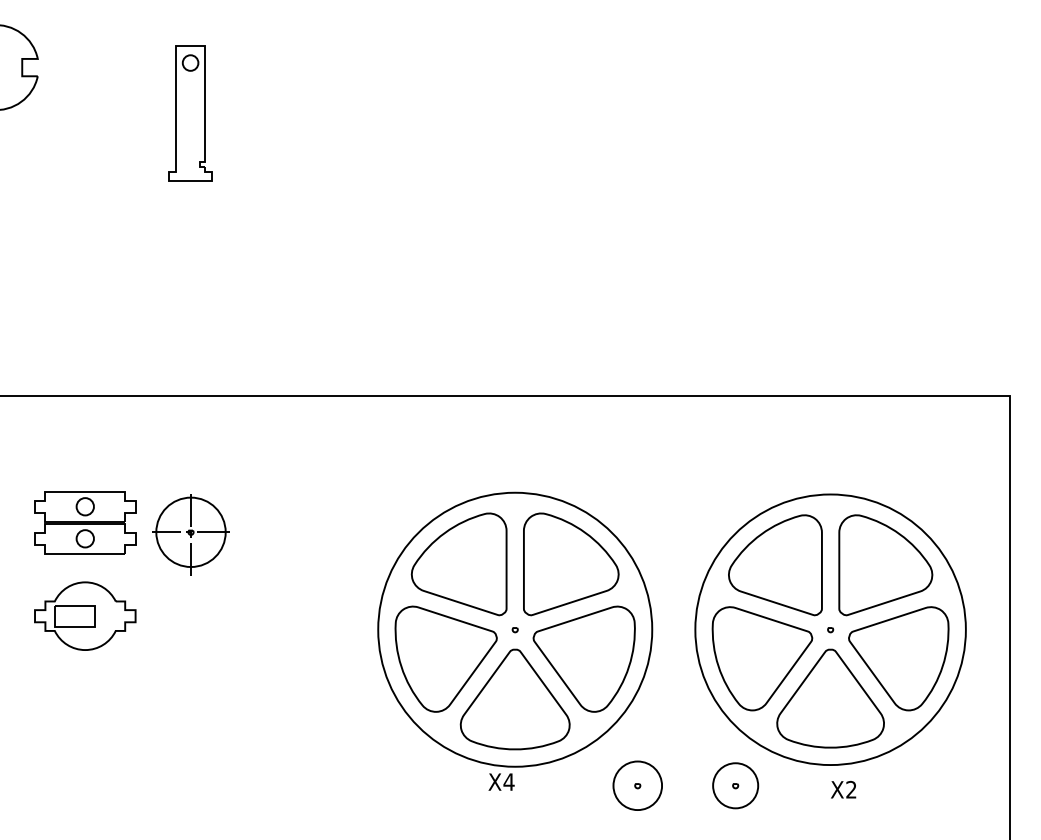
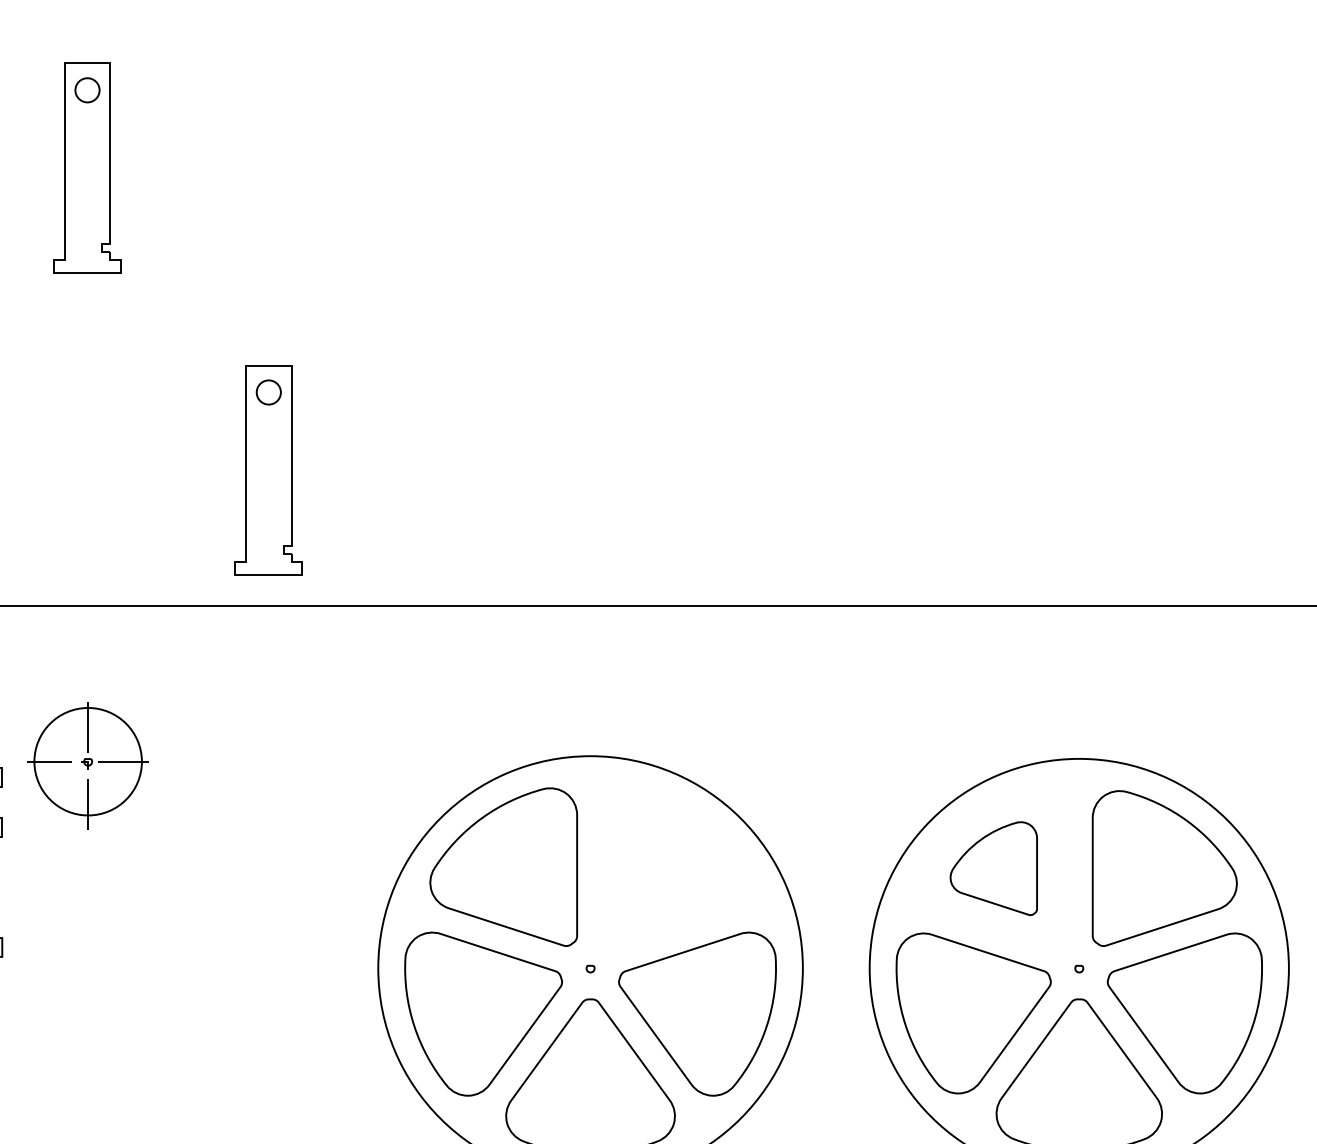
part: (307, 308) -> (268, 470), added
part: (190, 534) -> (87, 765), moved
part: (571, 564) -> (677, 867), removed
part: (775, 565) -> (993, 868), size x0.6

